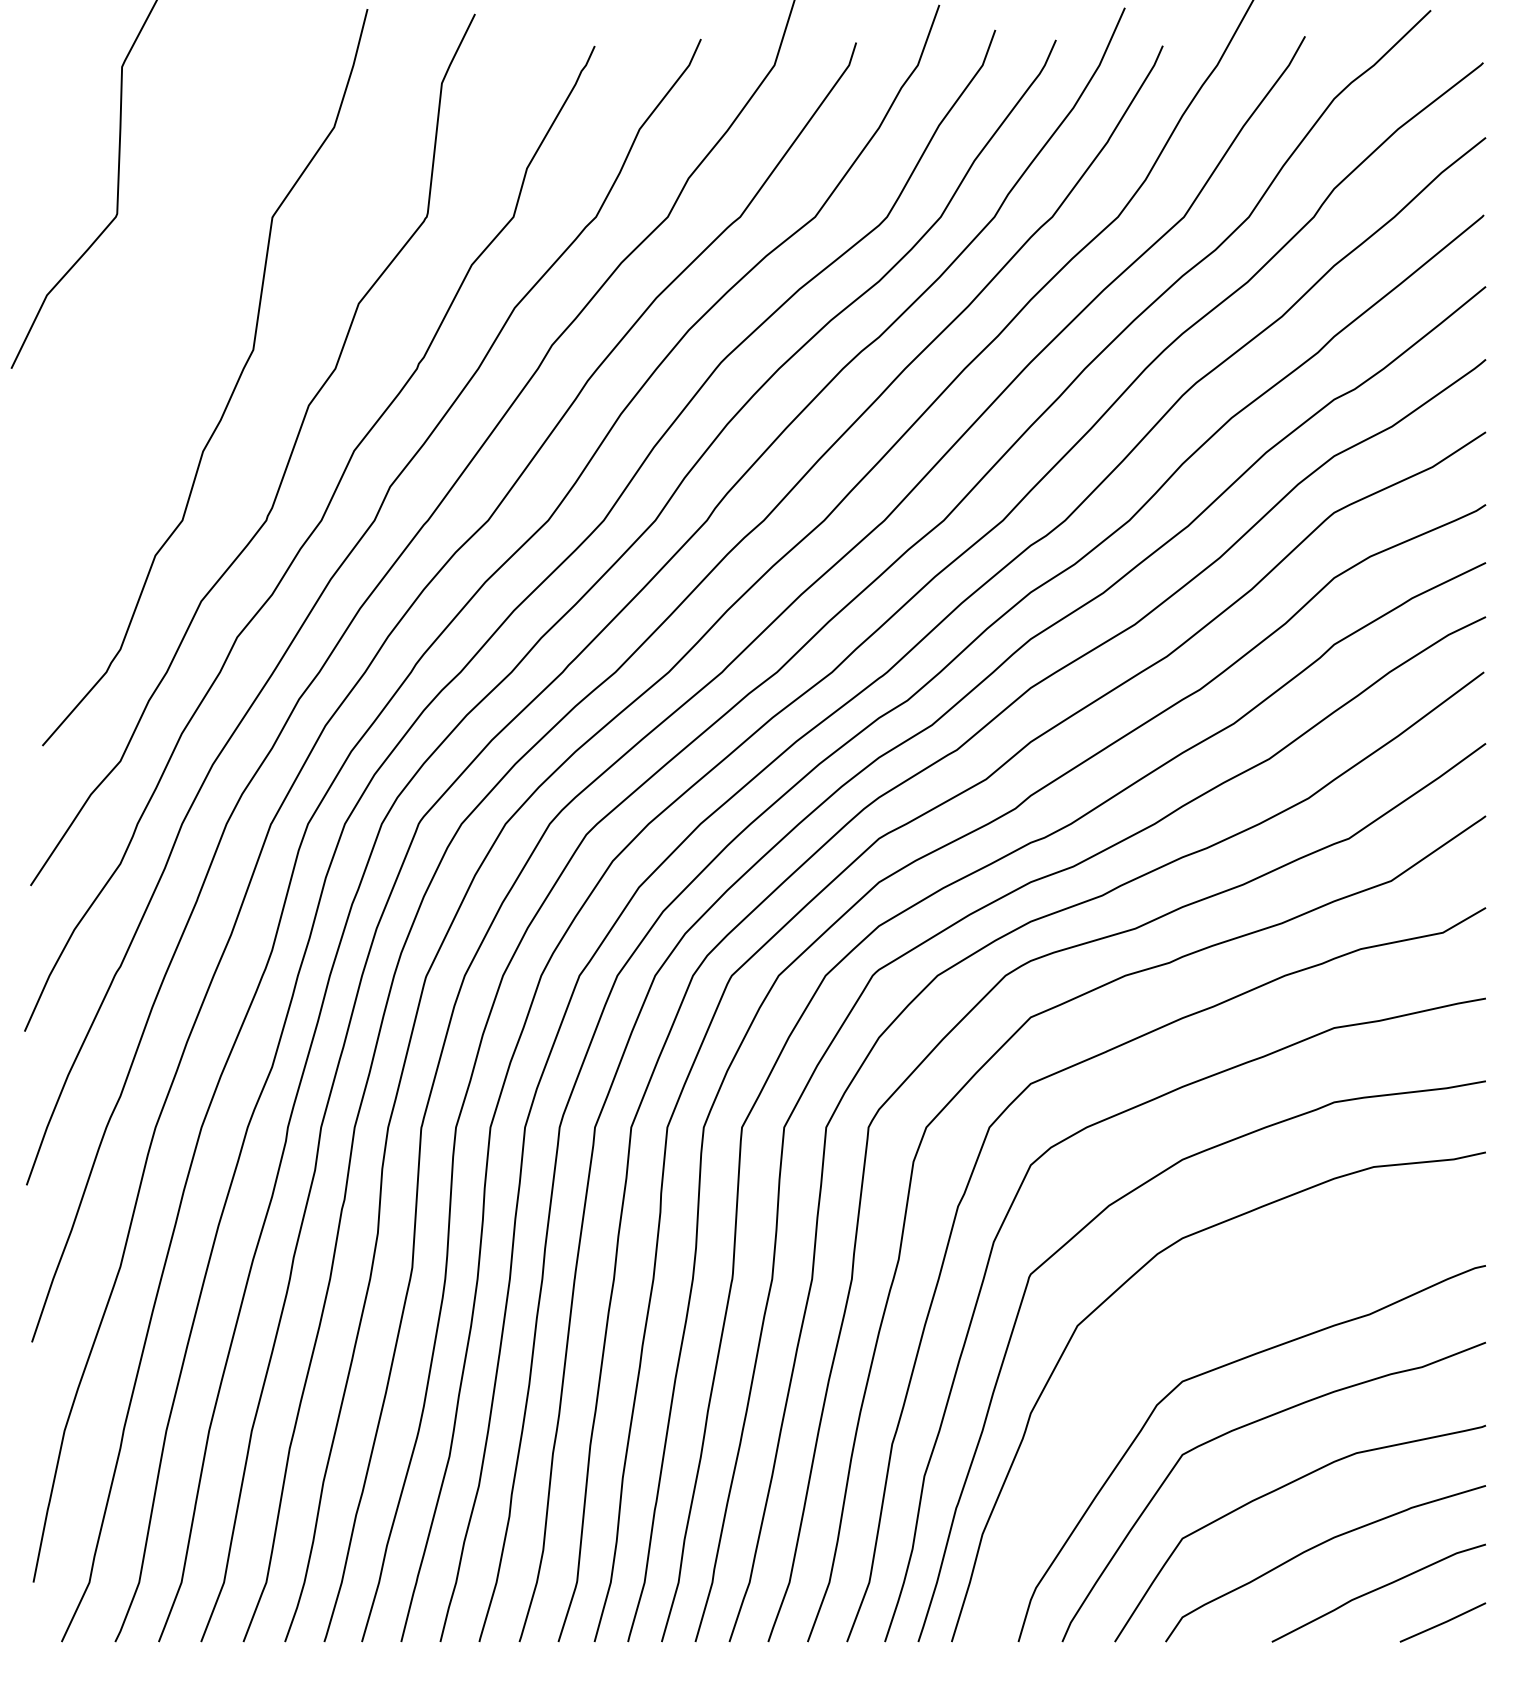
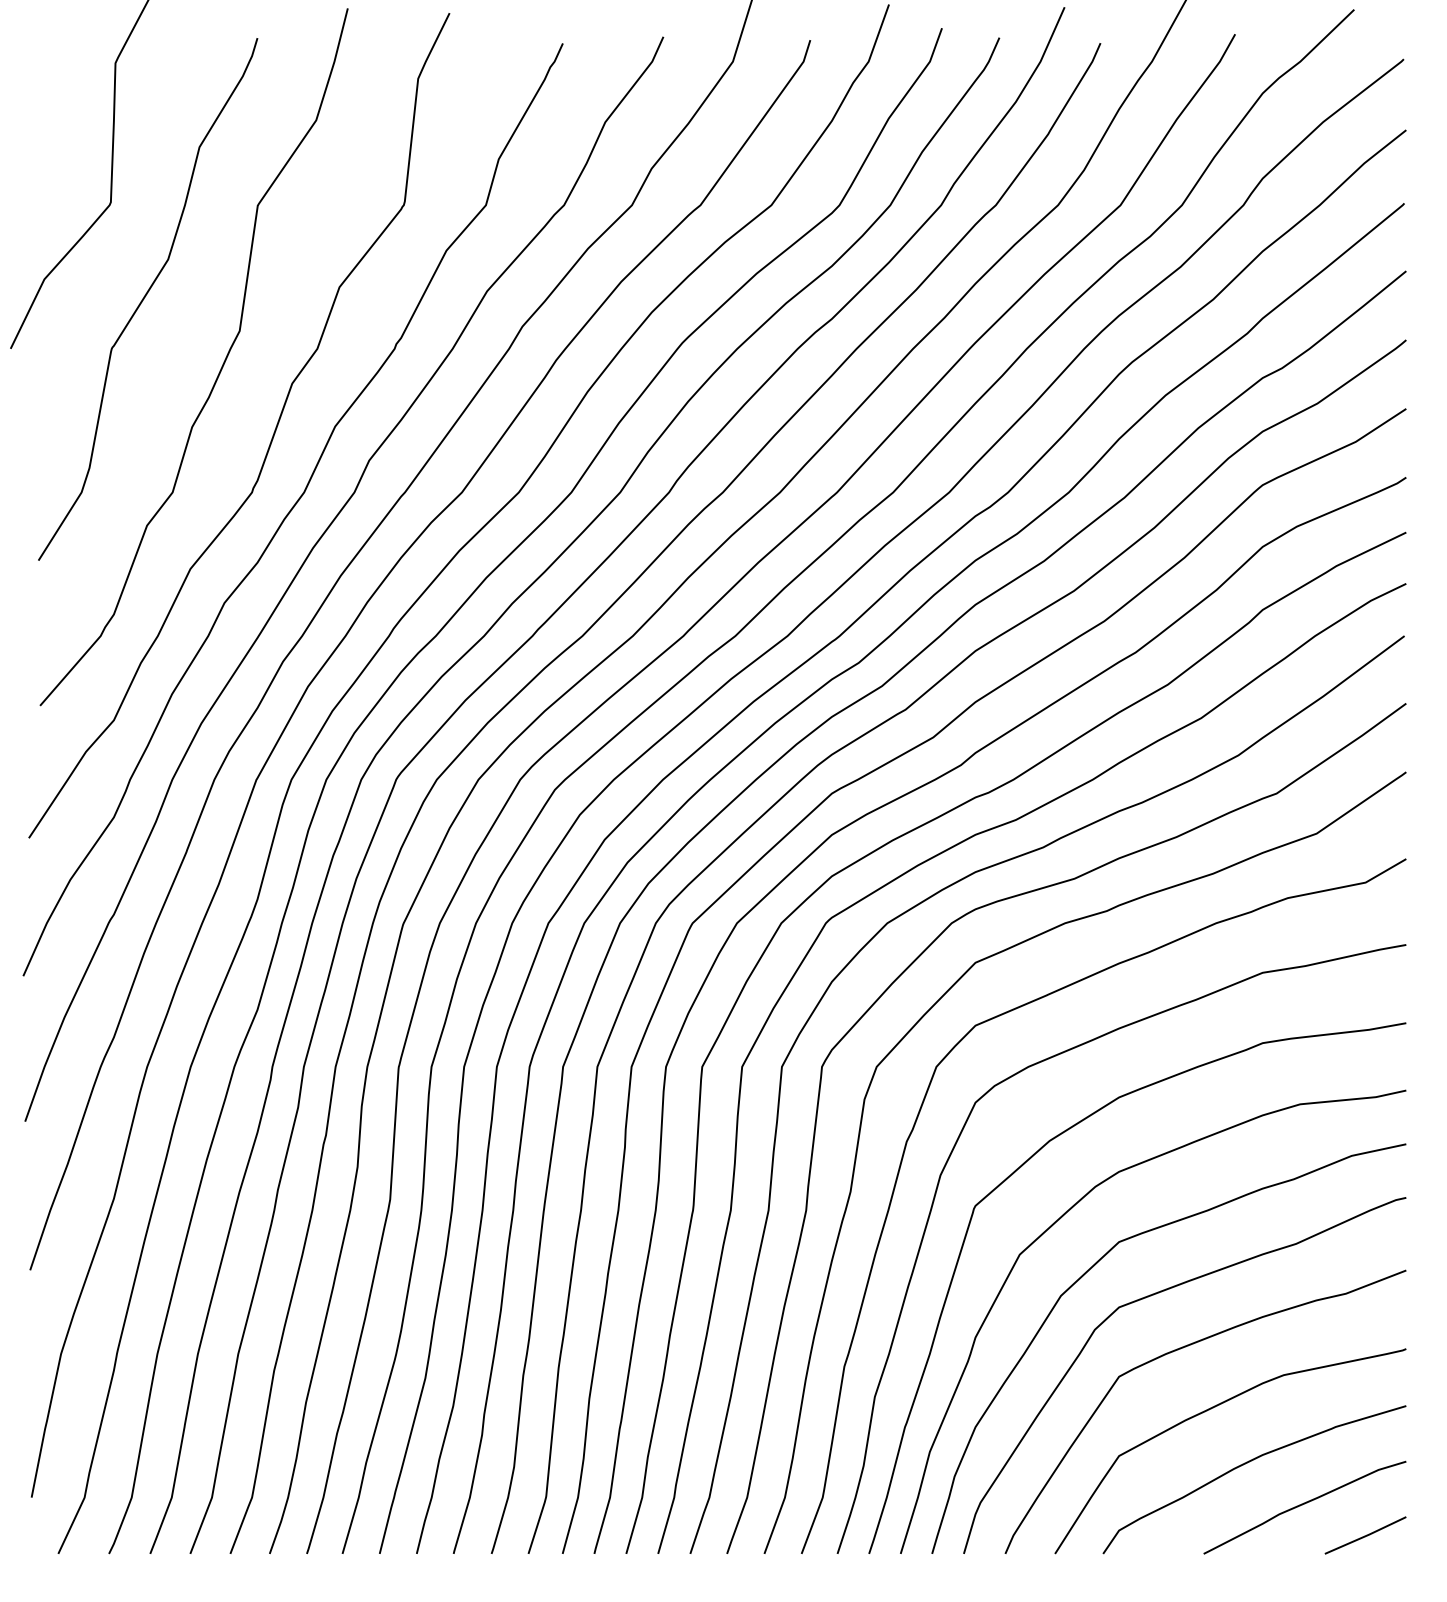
curve: (154, 313) -> (146, 296), added
curve: (1155, 1339) -> (1093, 1267), added

